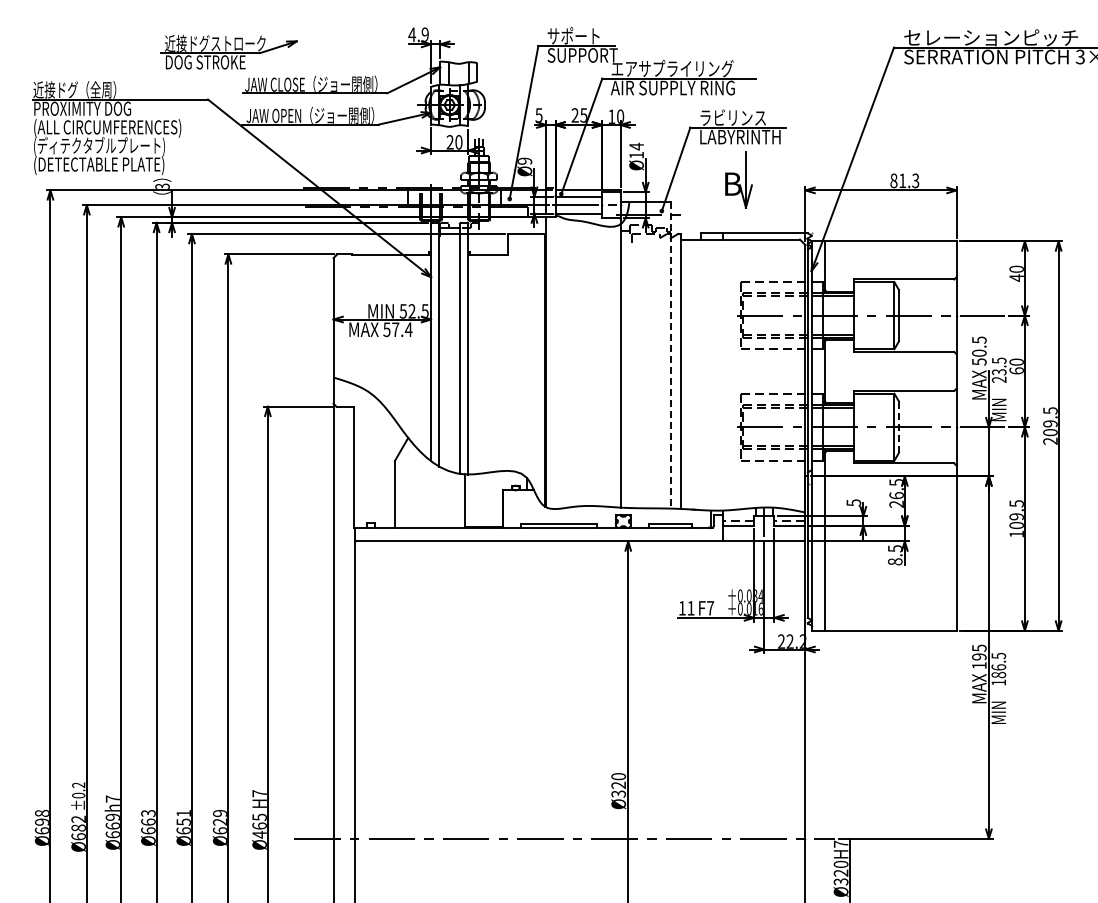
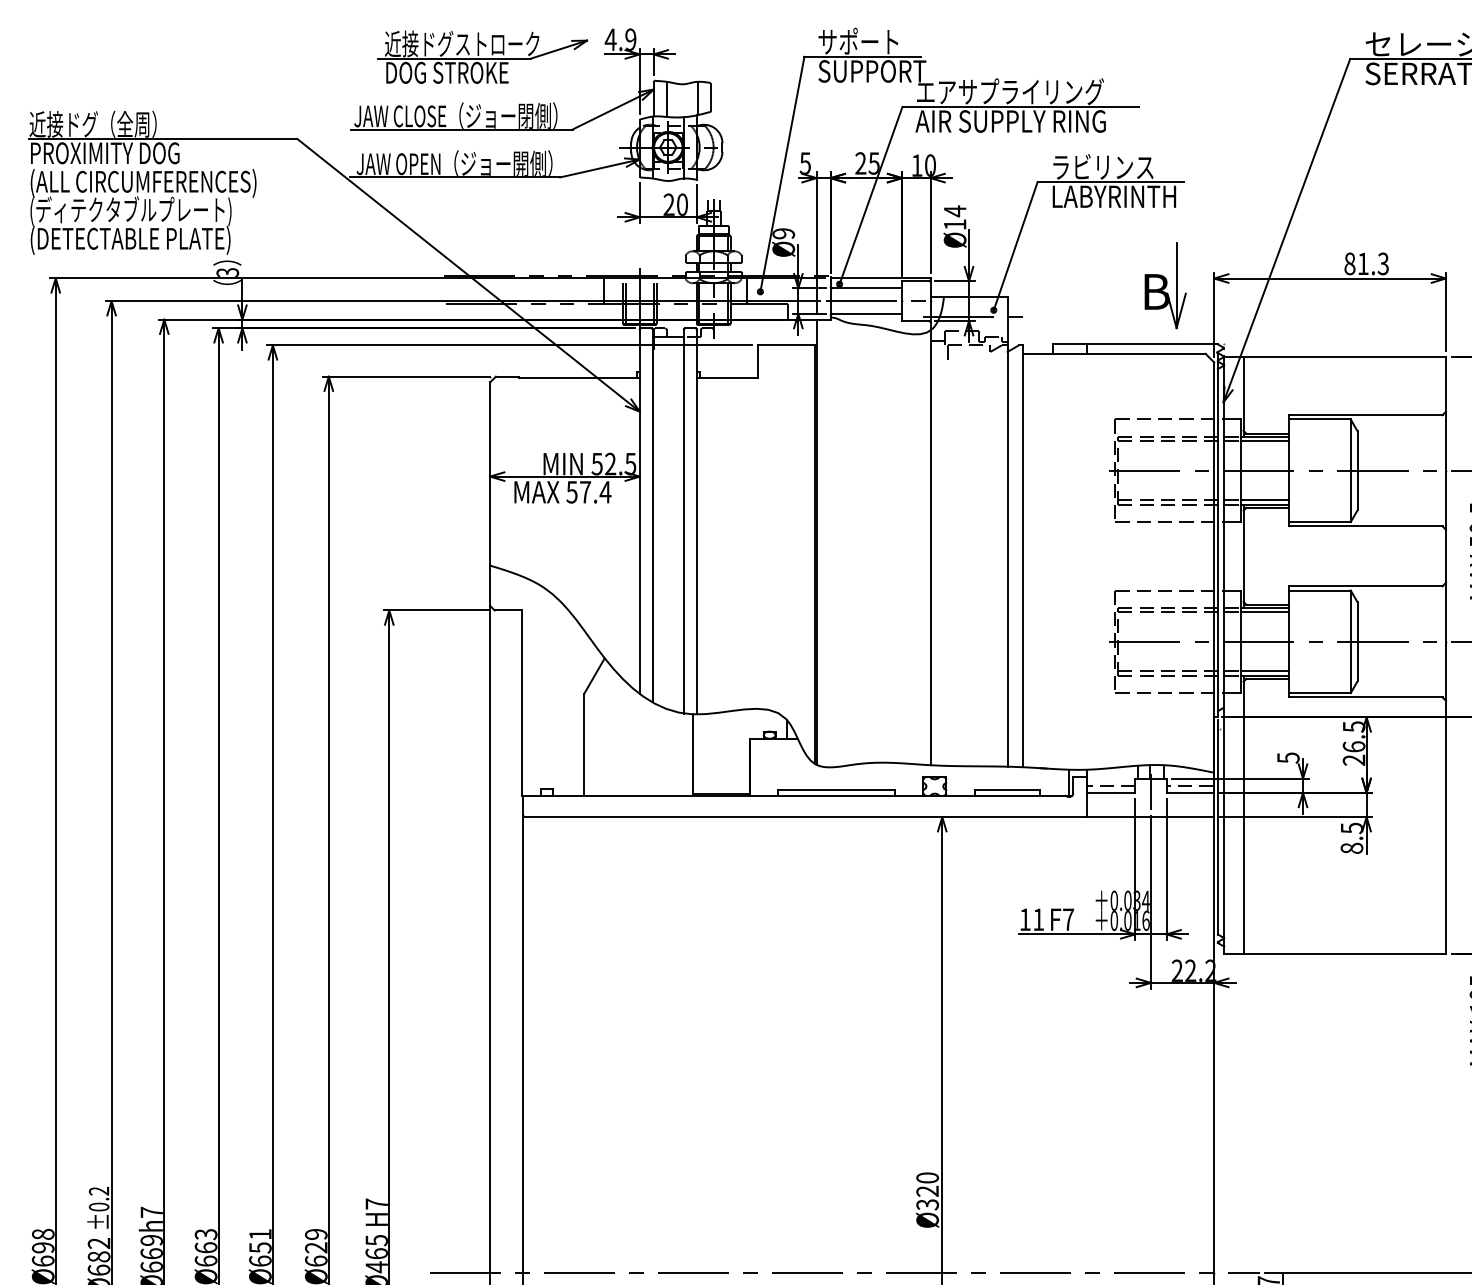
part: (228, 51) -> (482, 56), moved
part: (738, 179) -> (1165, 284), moved
line: (670, 355) -> (1007, 531), dashed -> solid
line: (898, 427) -> (1356, 642), dashed -> solid

